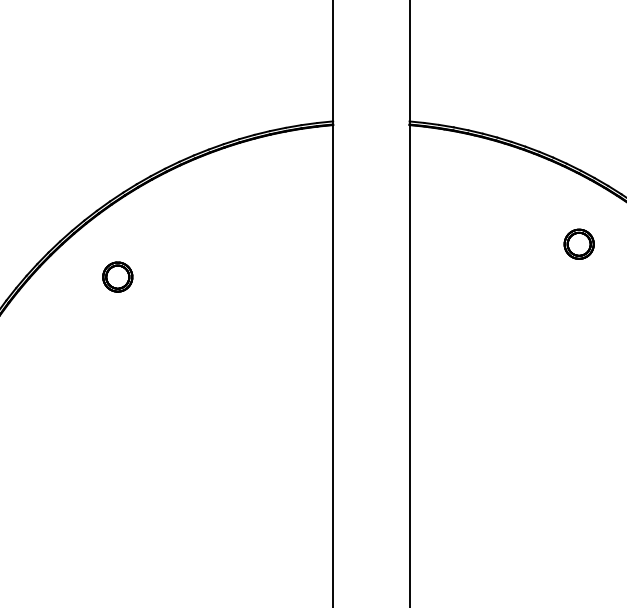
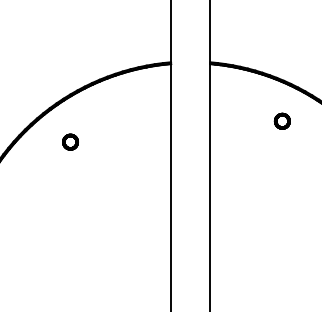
part: (577, 242) -> (281, 120), moved
part: (117, 275) -> (70, 141), moved

